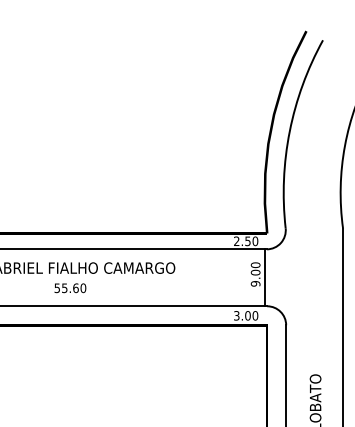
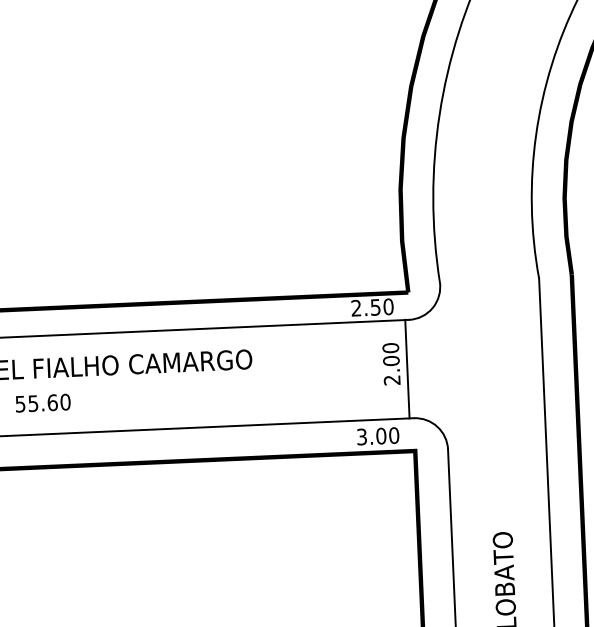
text: (255, 283) -> (391, 379), 9.00 -> 2.00
text: (70, 288) -> (43, 403), moved

